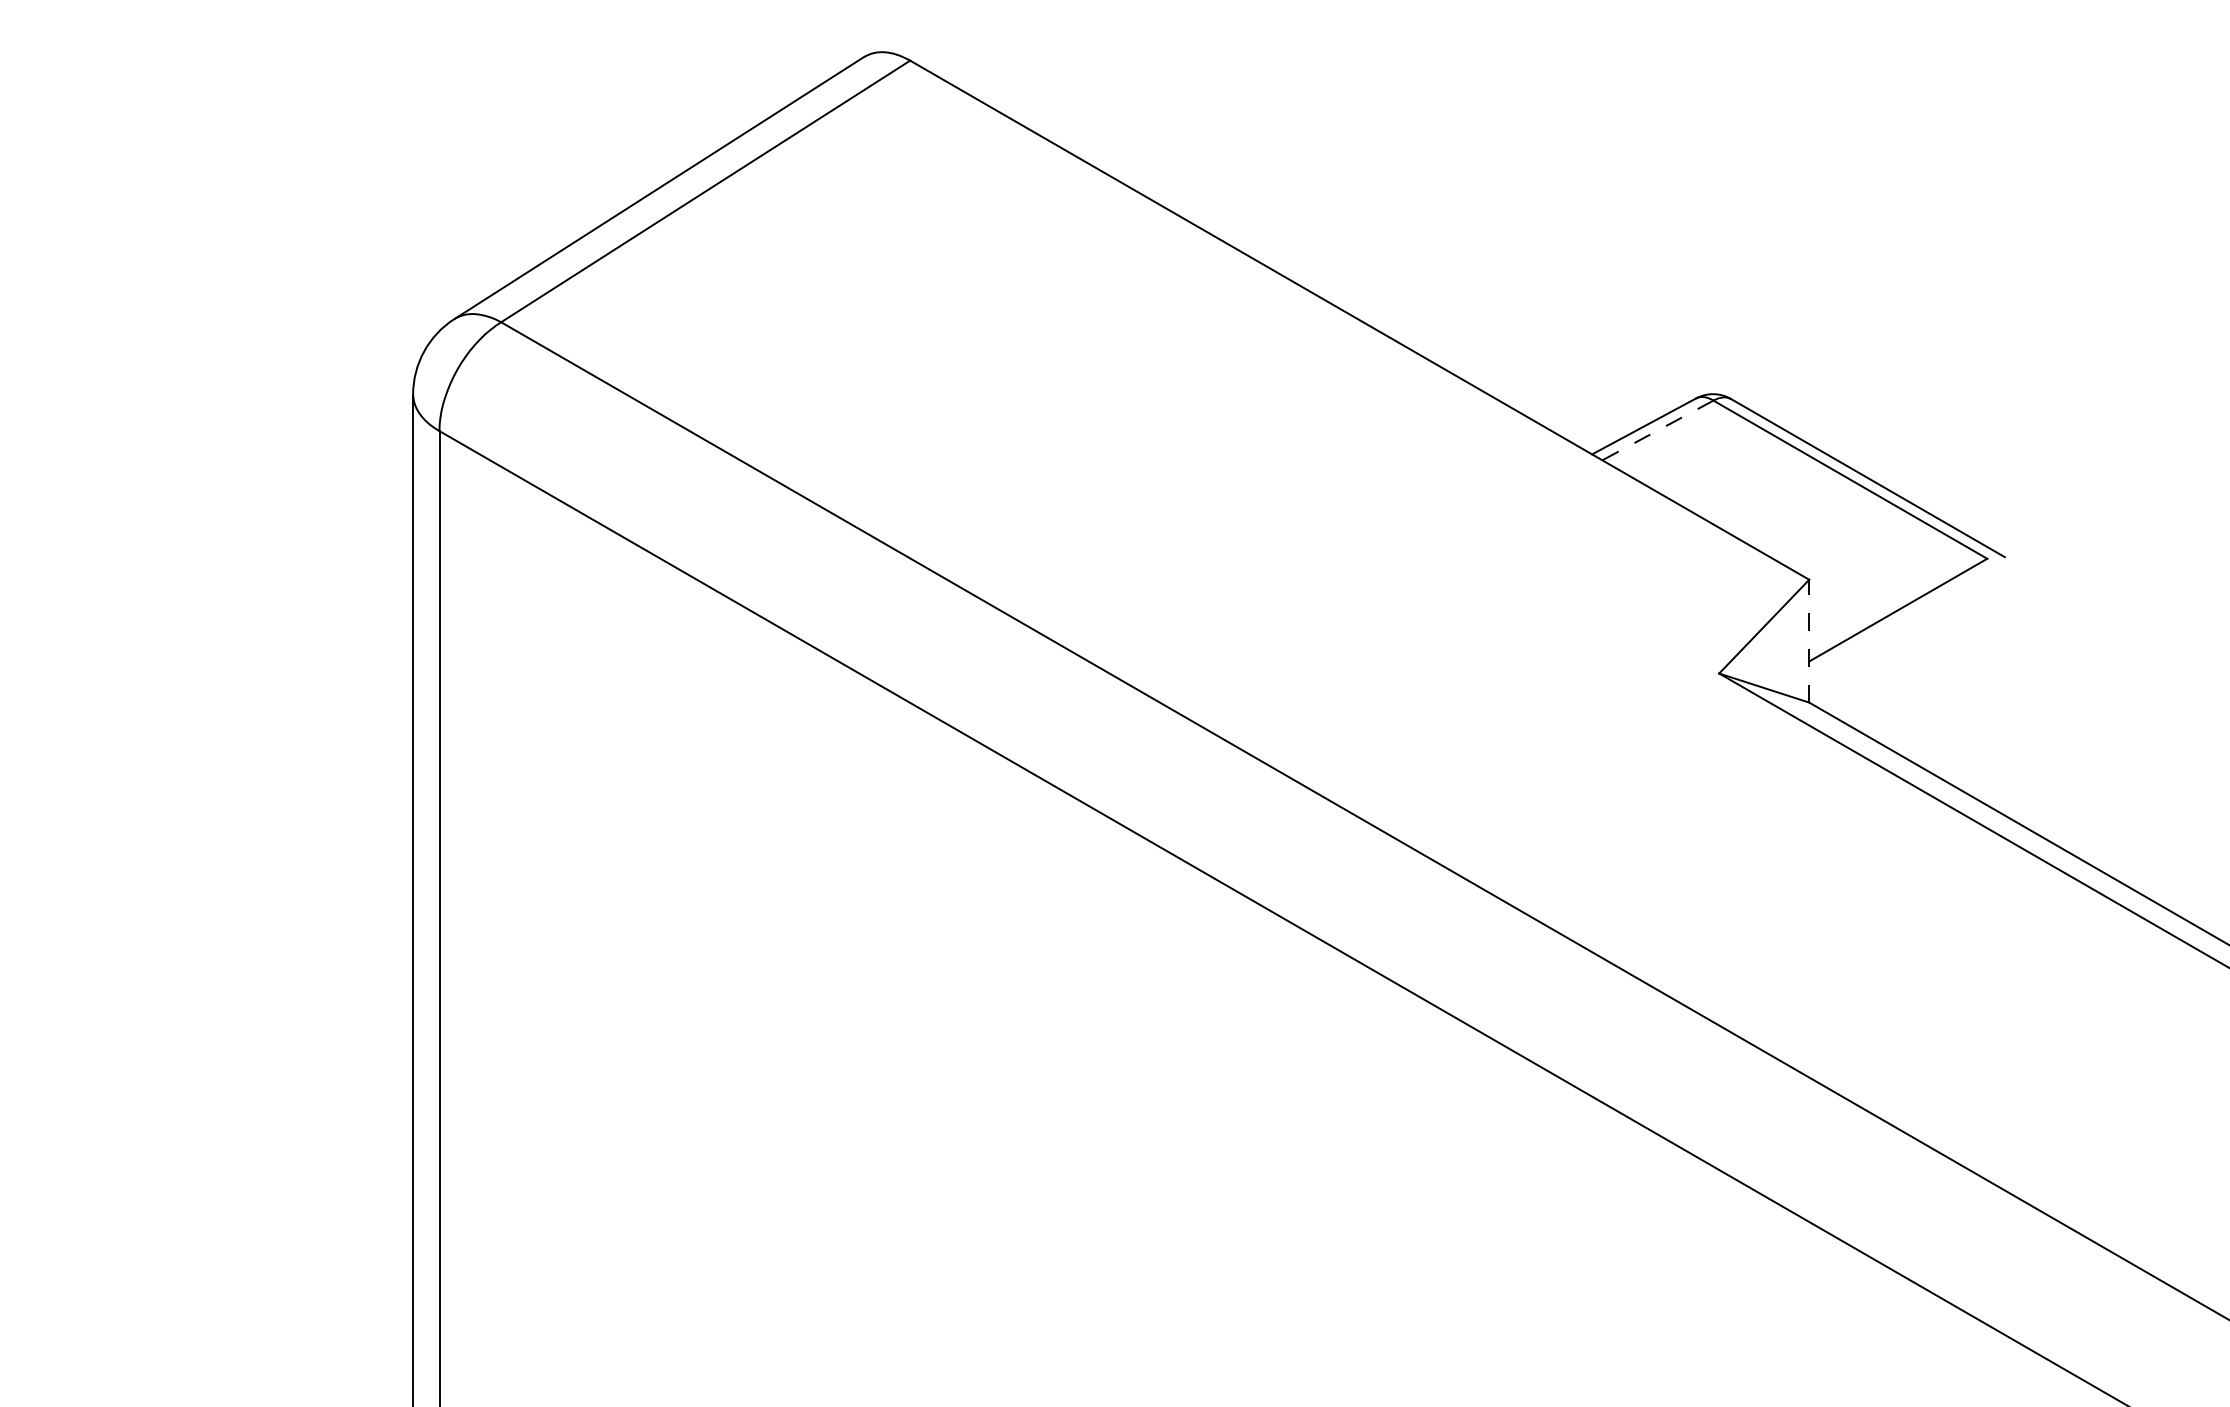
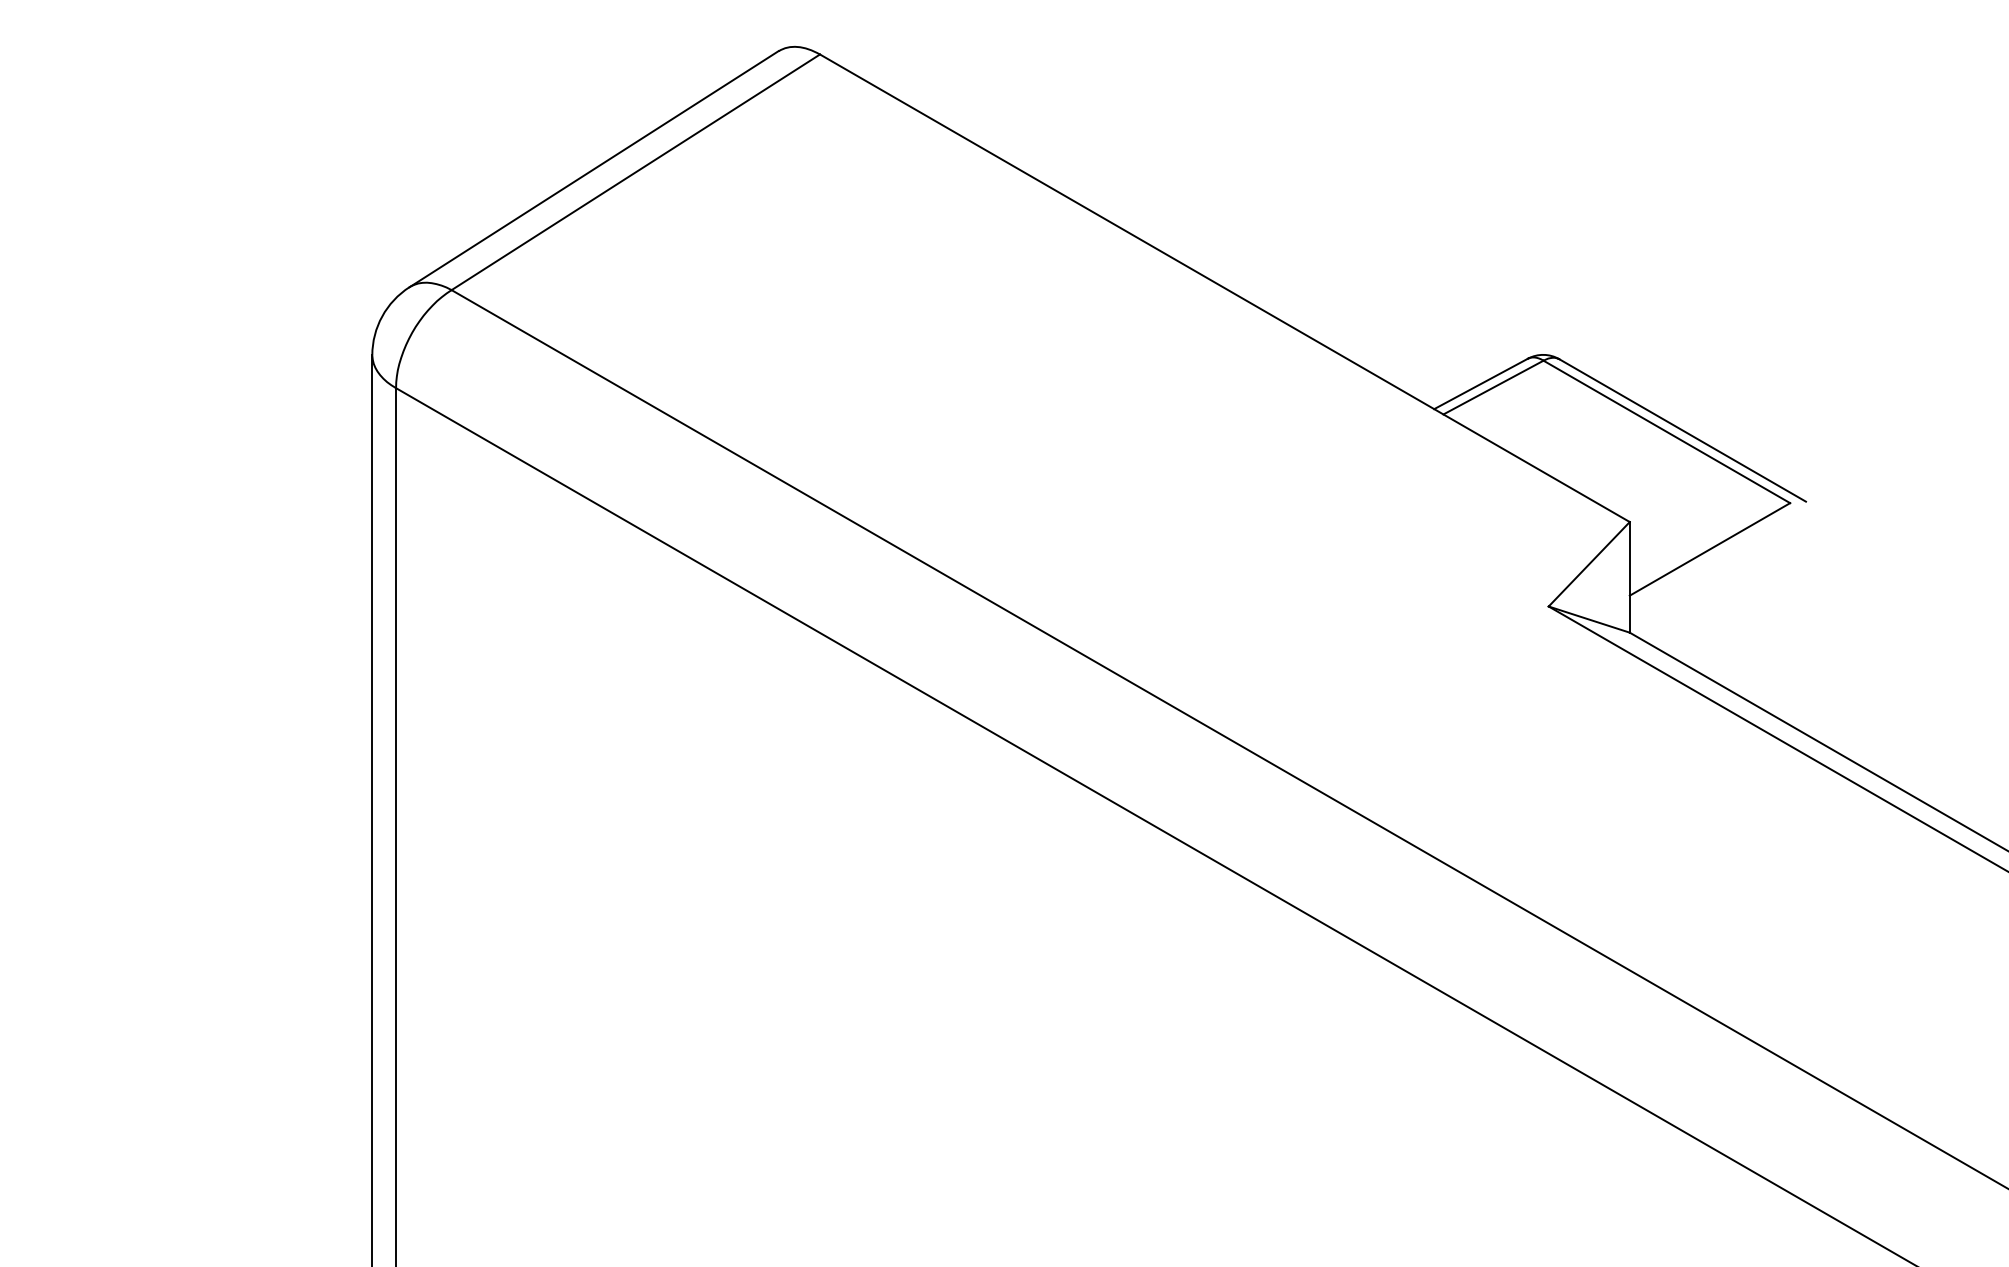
line: (1657, 430) -> (1493, 387), dashed -> solid
line: (1809, 640) -> (1630, 576), dashed -> solid

